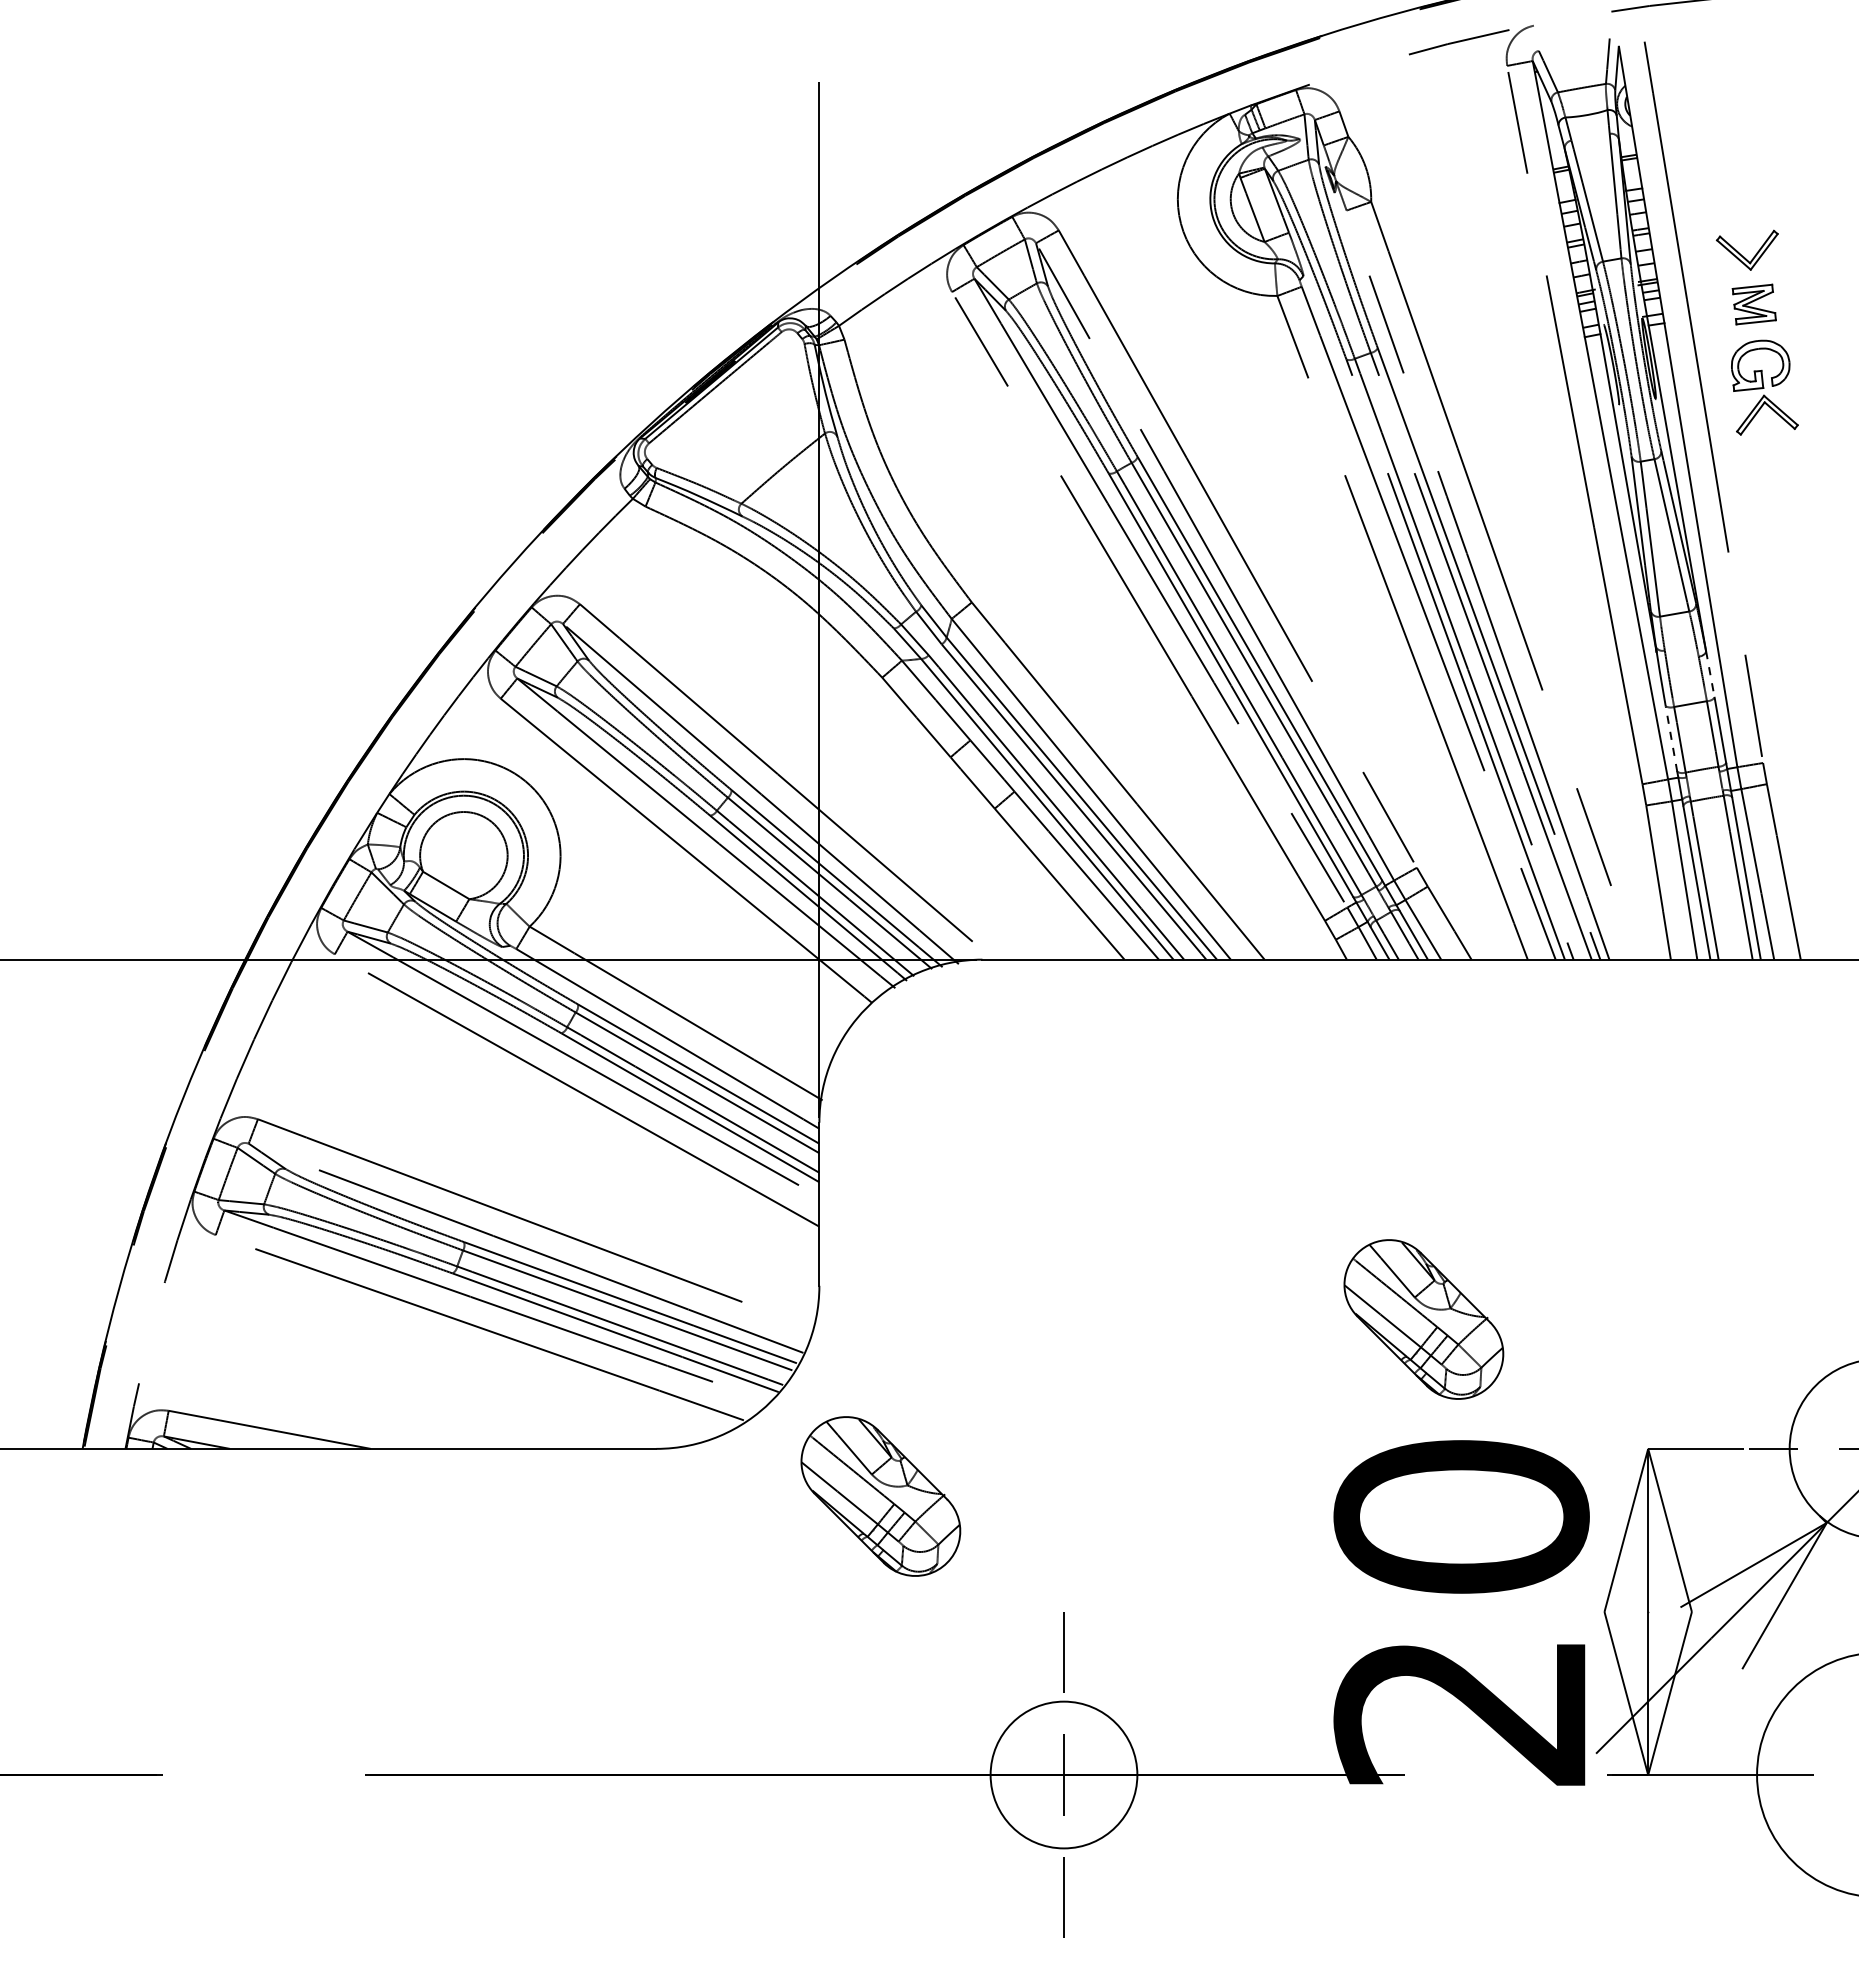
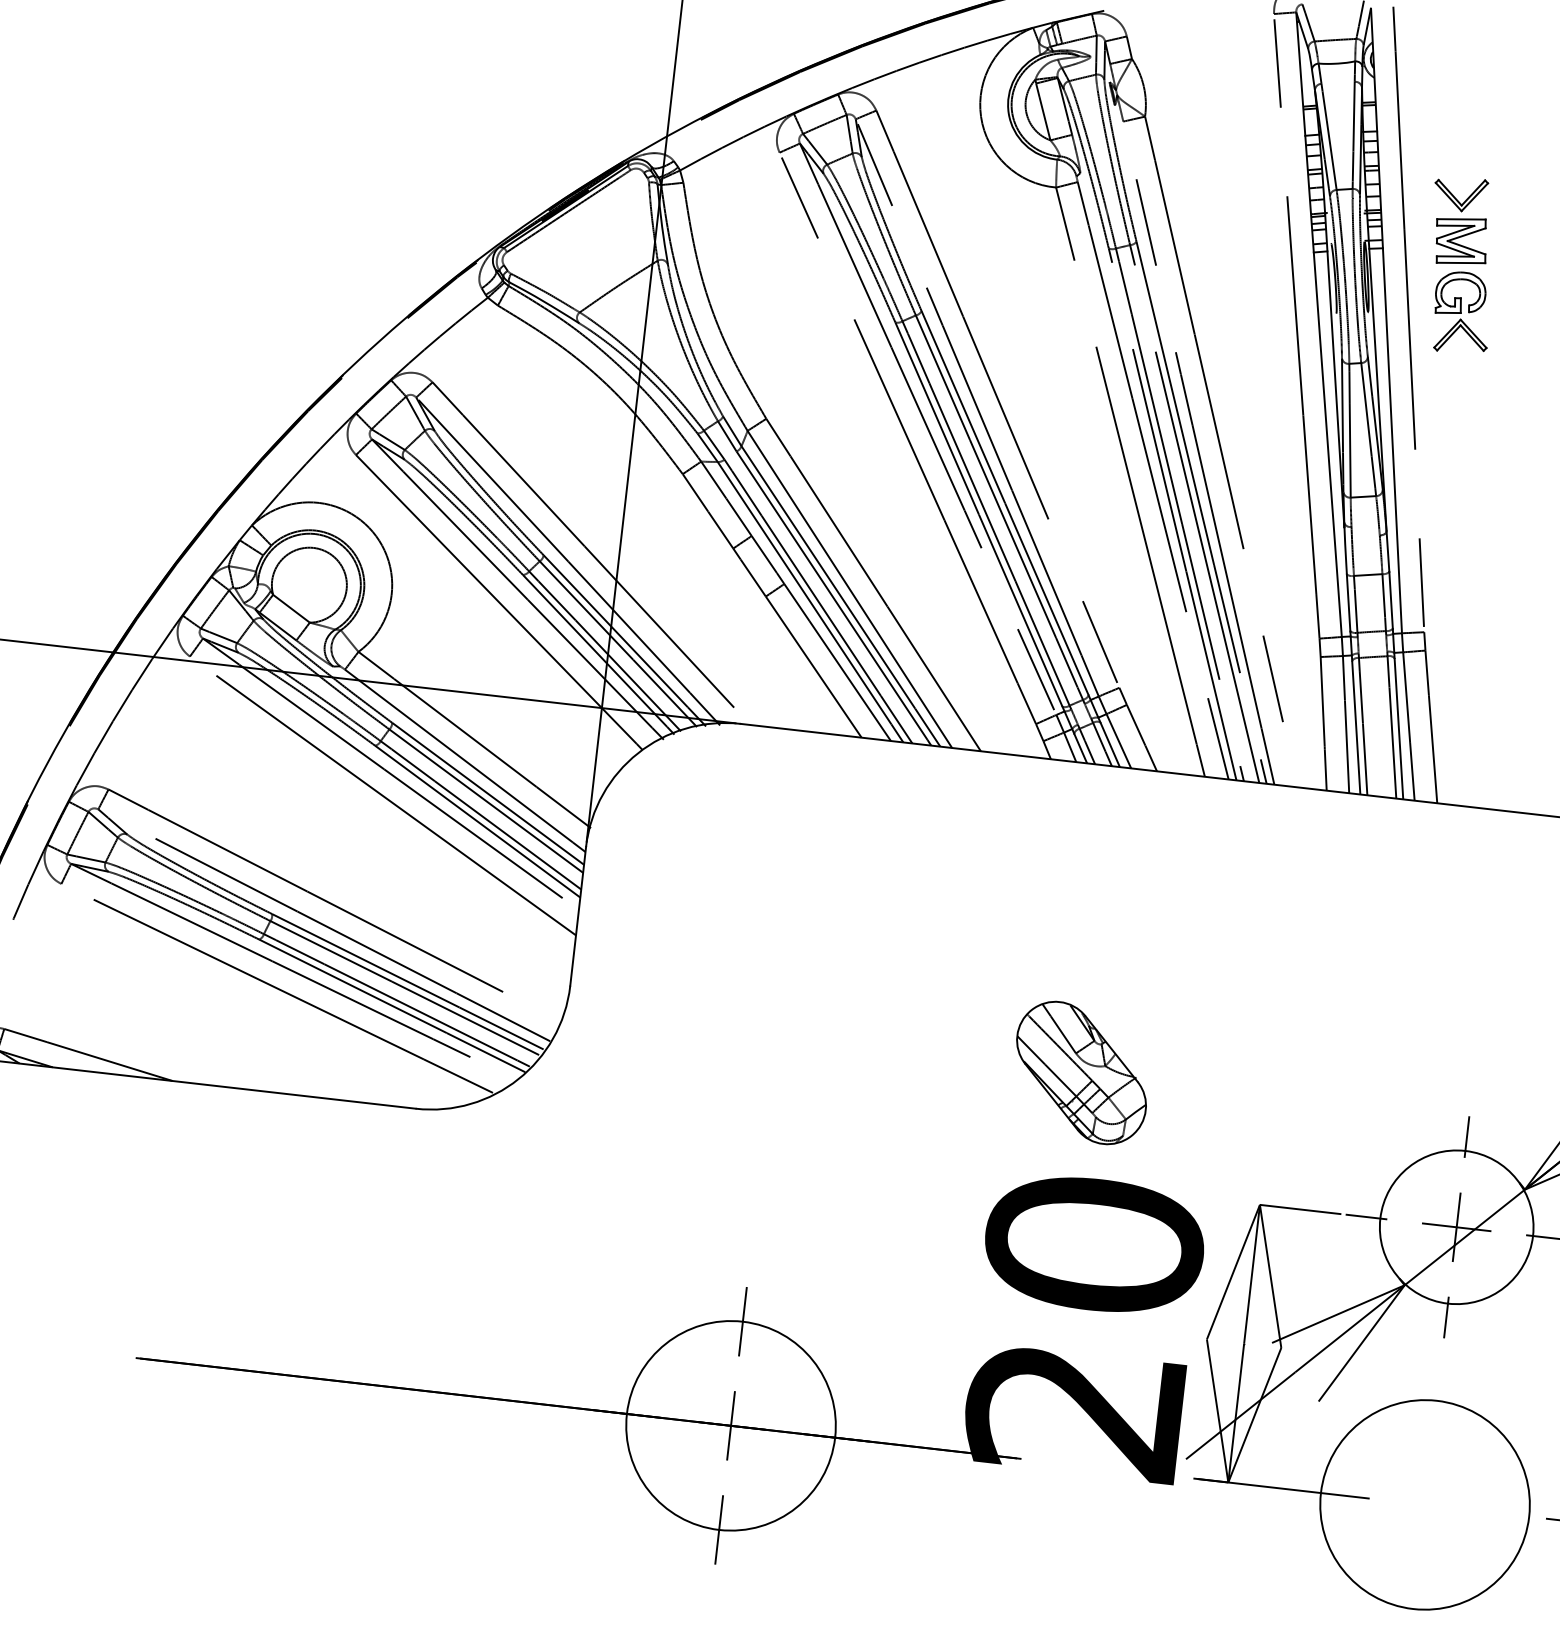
part: (1754, 304) -> (1461, 241), size x1.43
line: (1710, 674) -> (1388, 551), dashed -> solid
line: (1671, 738) -> (1348, 602), dashed -> solid
part: (880, 1496) -> (601, 1170), removed
circle: (1063, 1774) -> (730, 1425), size x1.67

